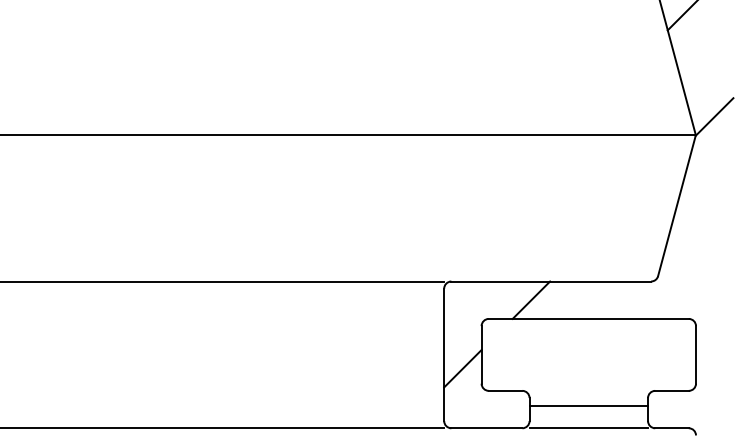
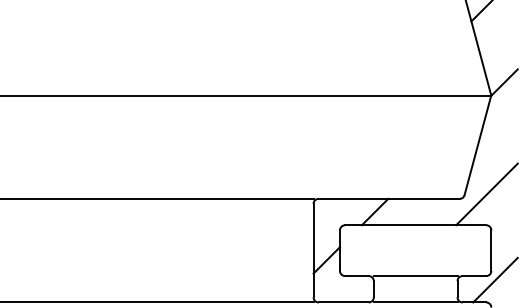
line: (689, 275) -> (486, 194), added
line: (701, 395) -> (495, 279), added
line: (588, 407) -> (415, 276), moved

